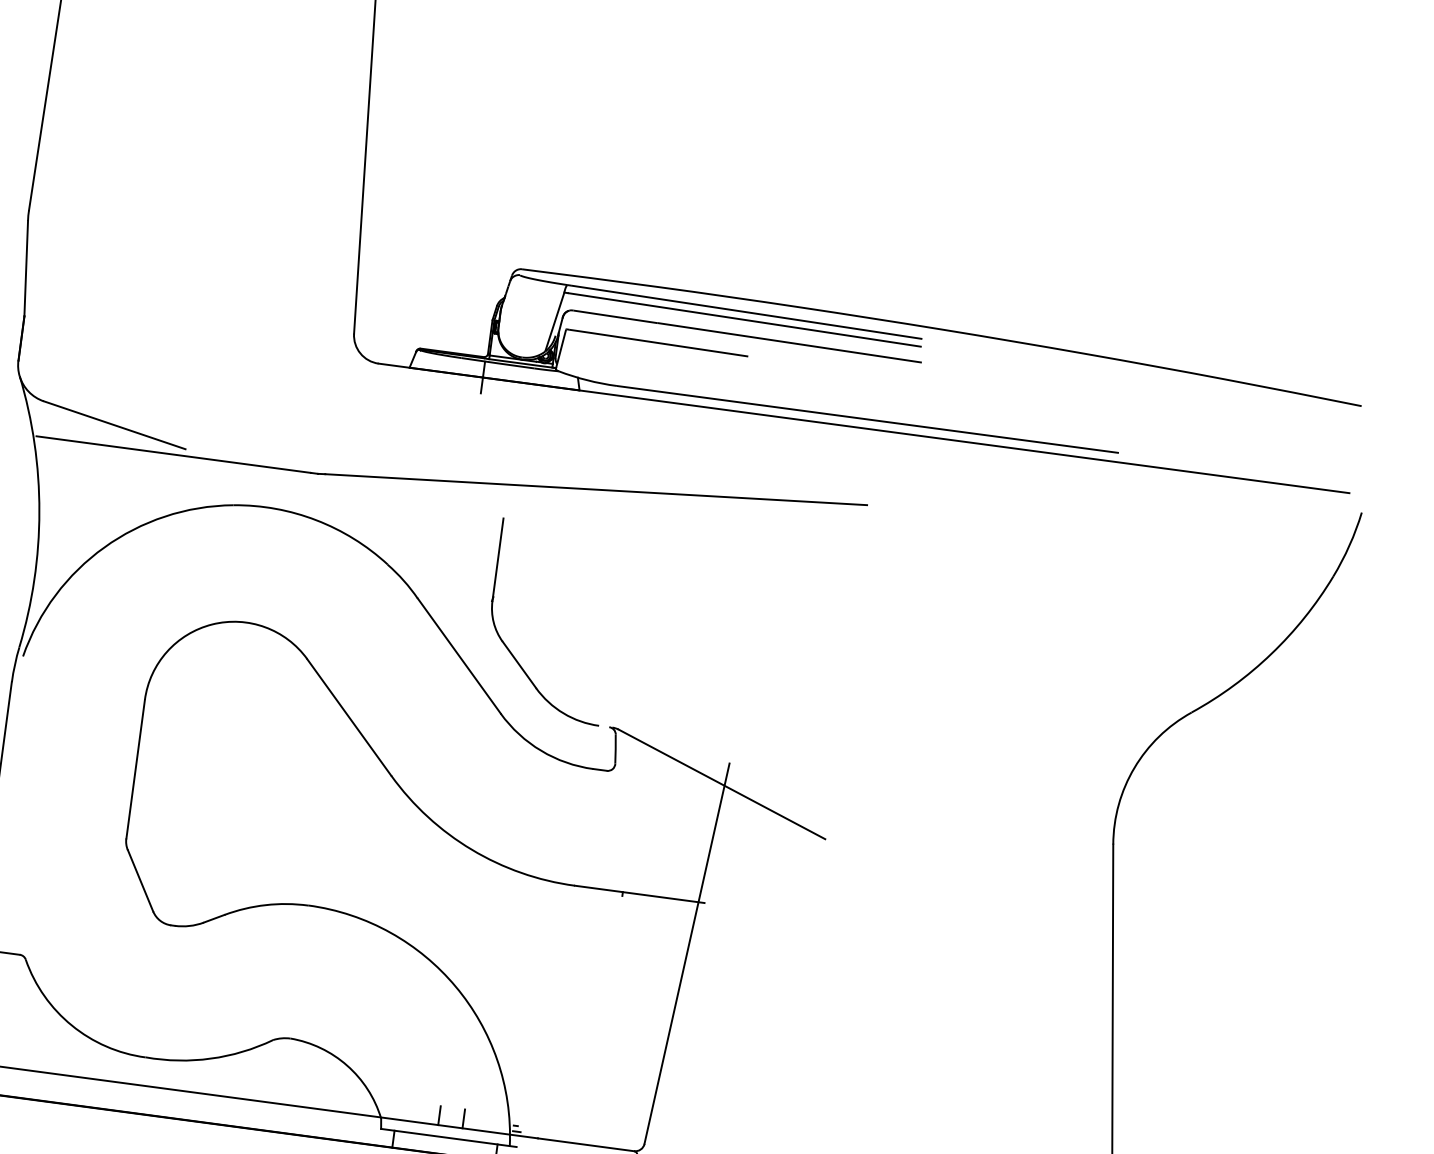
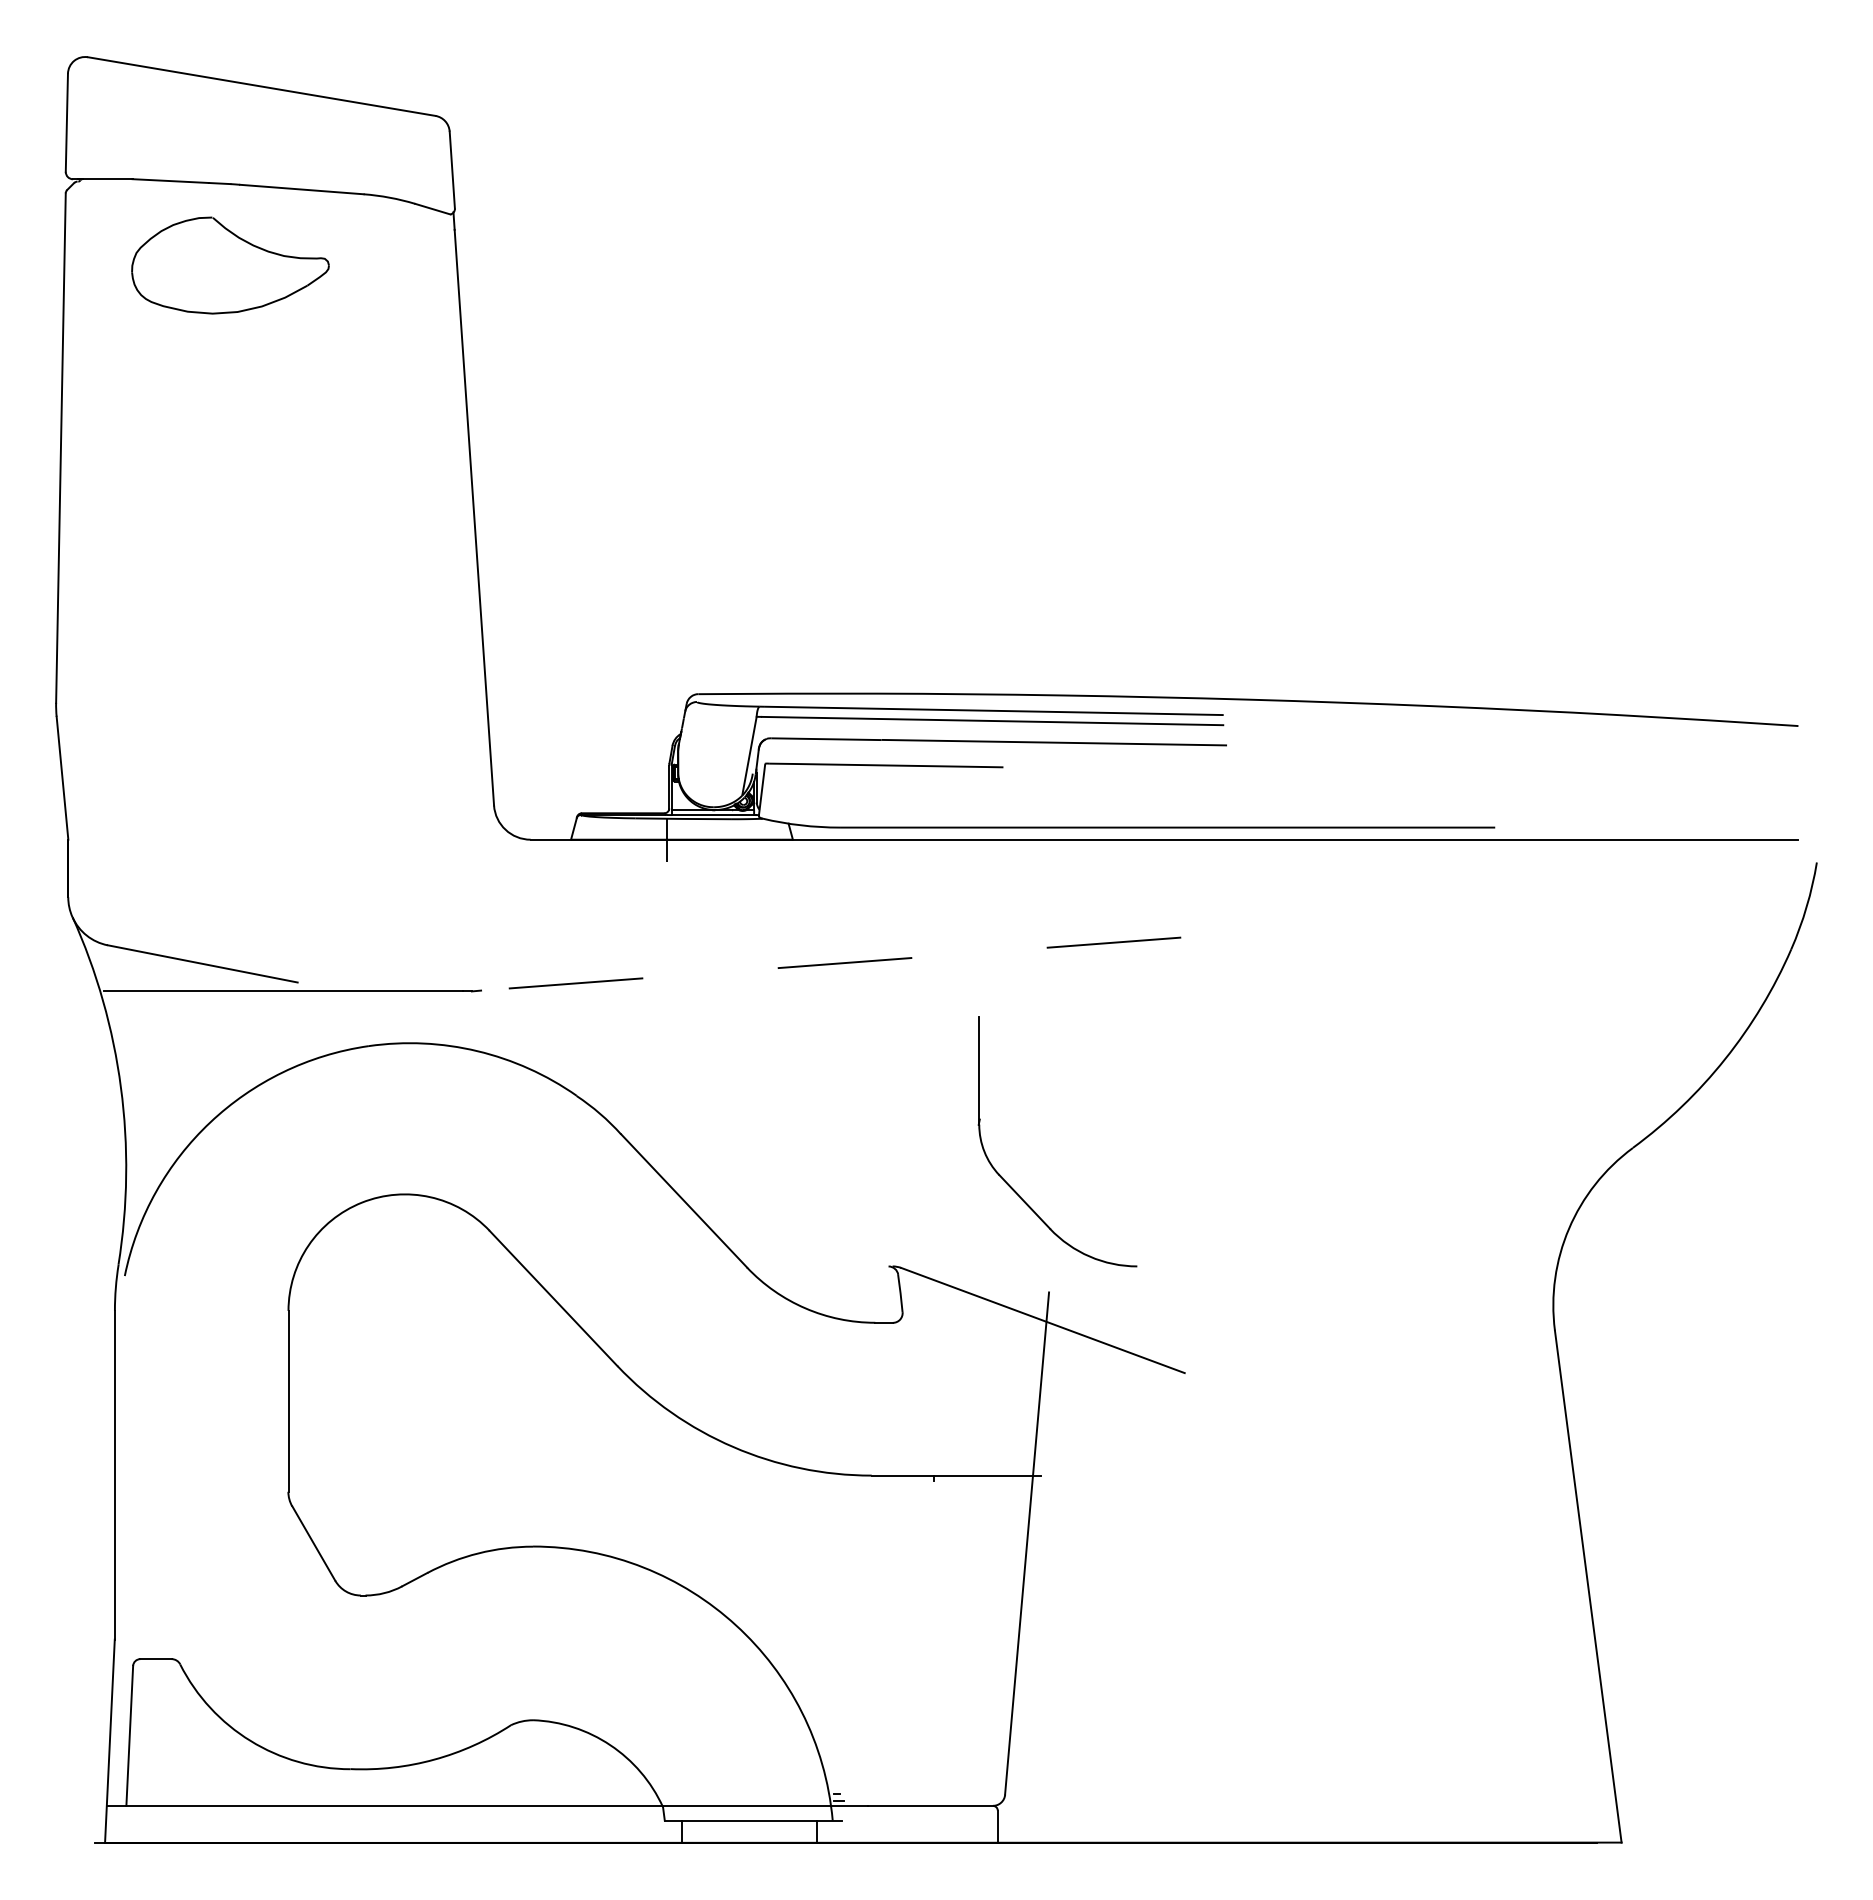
line: (595, 489) -> (830, 964), solid -> dashed
part: (510, 651) -> (1011, 1186), moved
line: (439, 1115) -> (737, 1793), removed
line: (464, 1118) -> (769, 1793), removed

